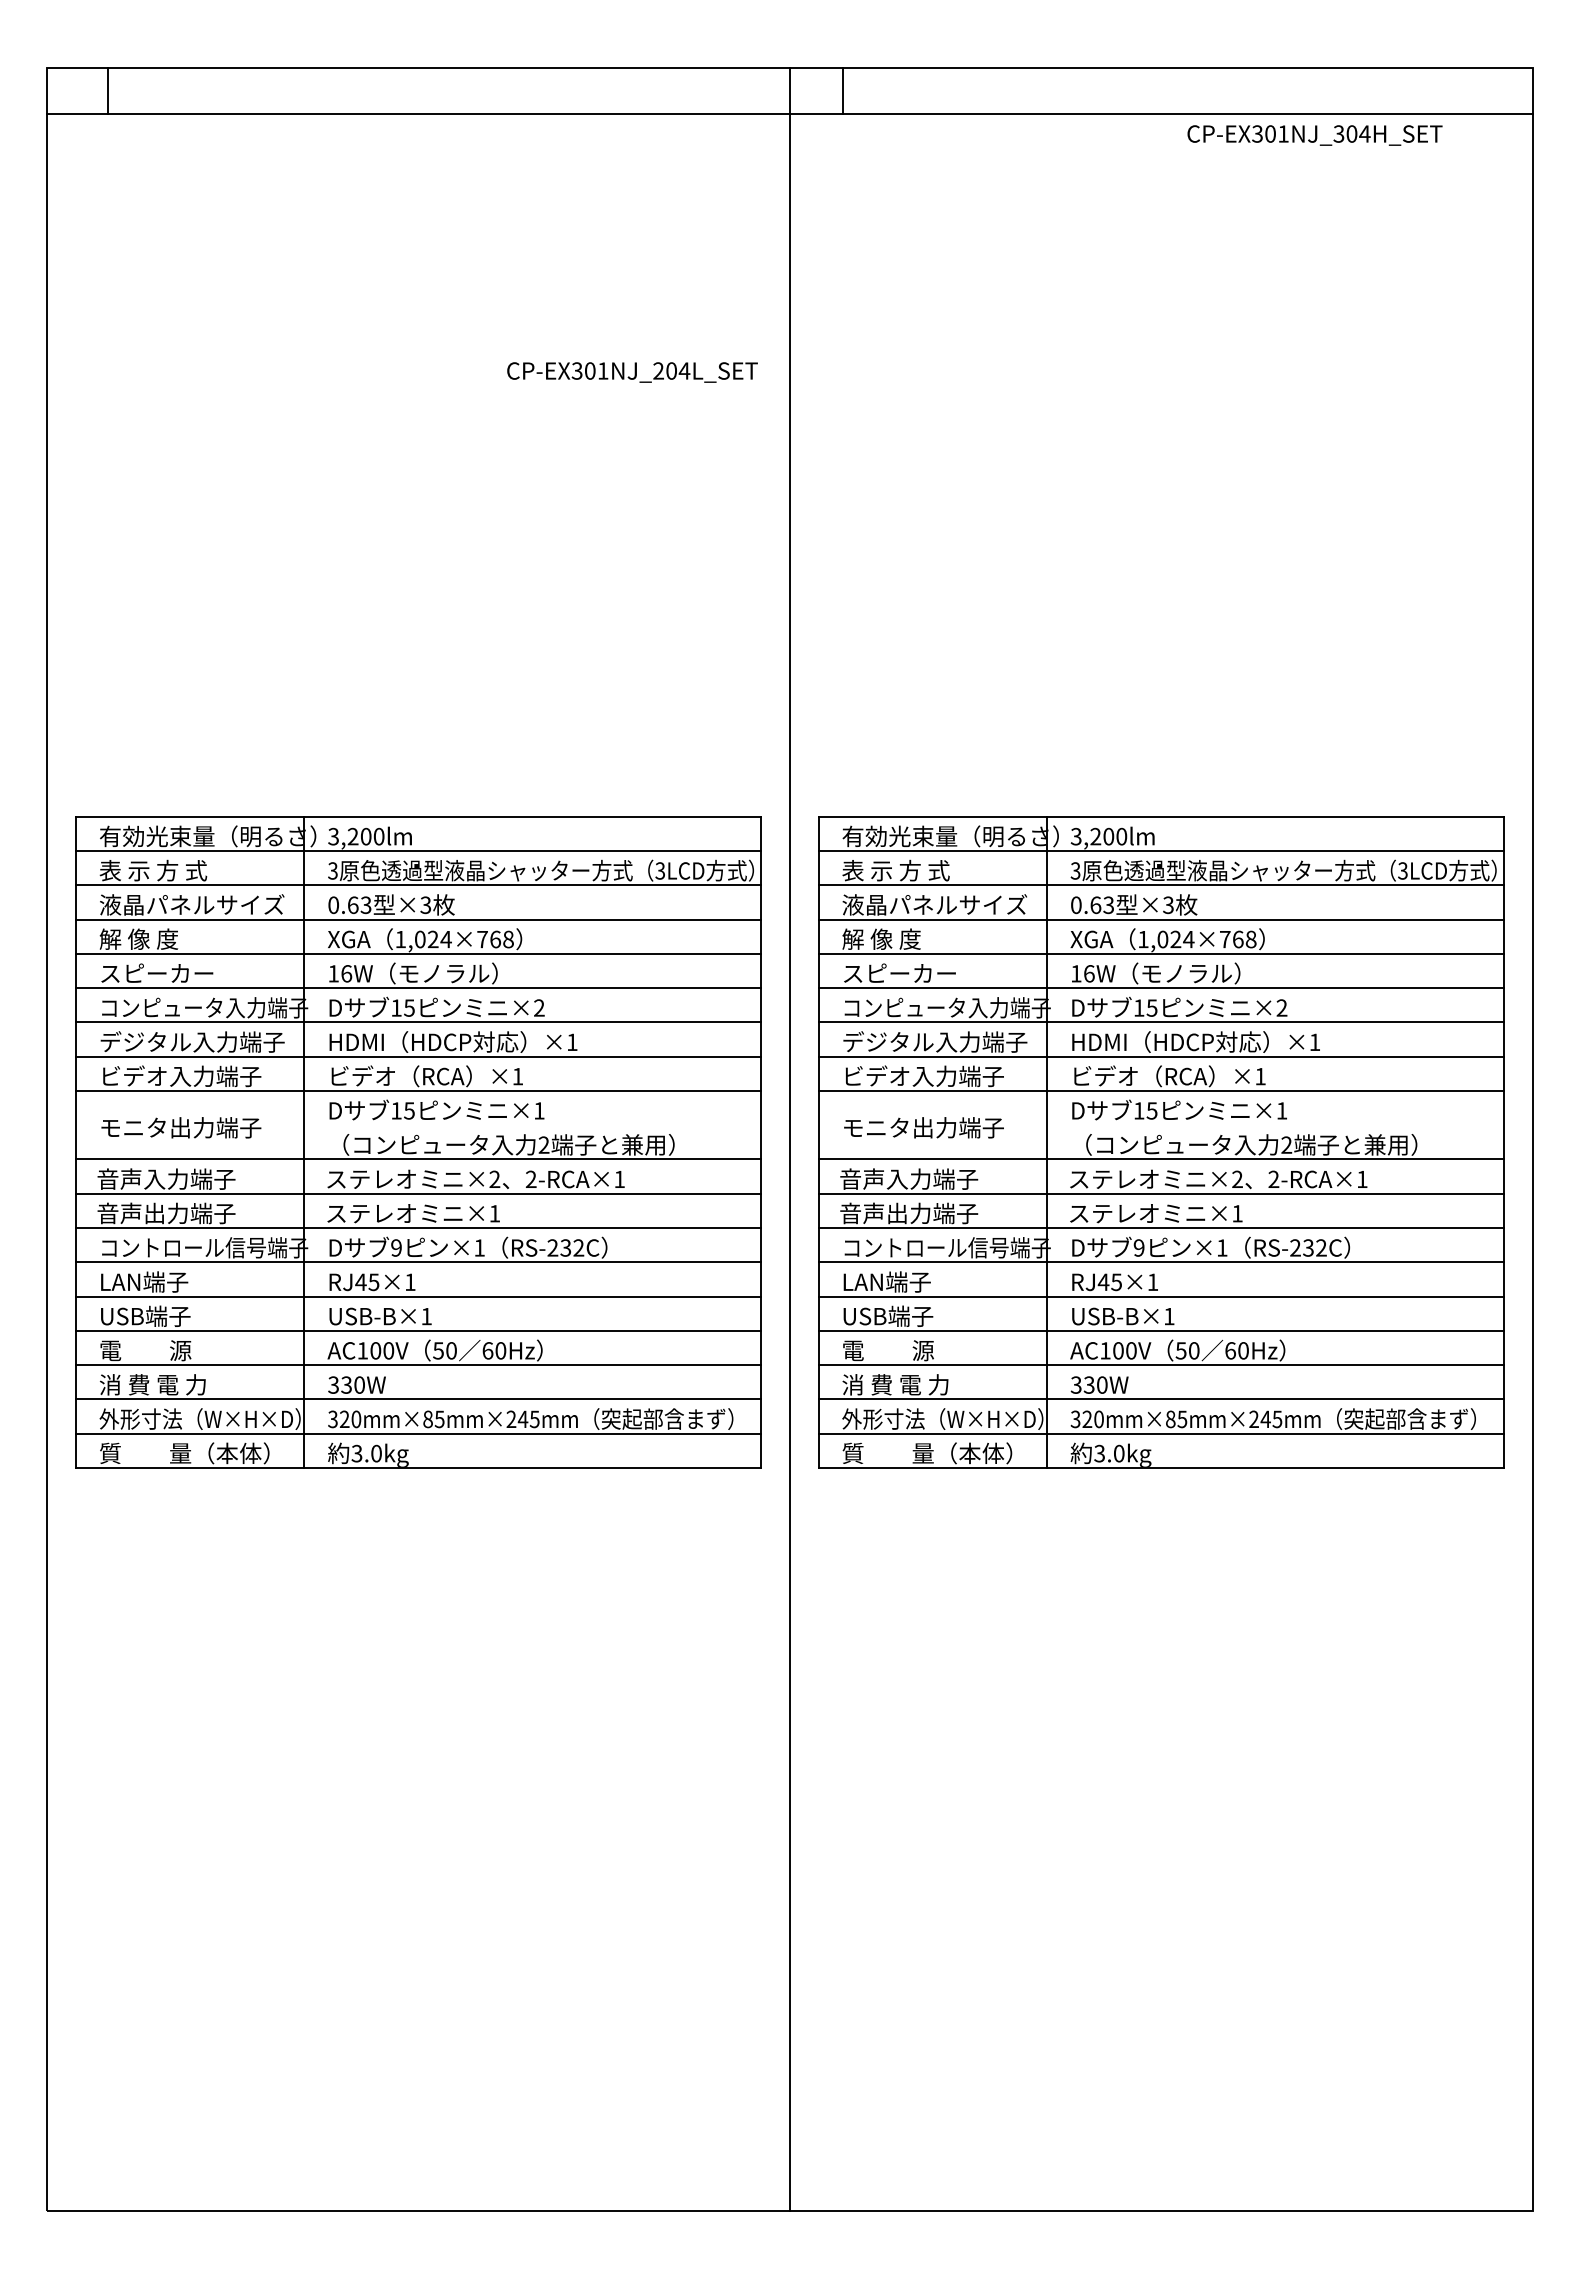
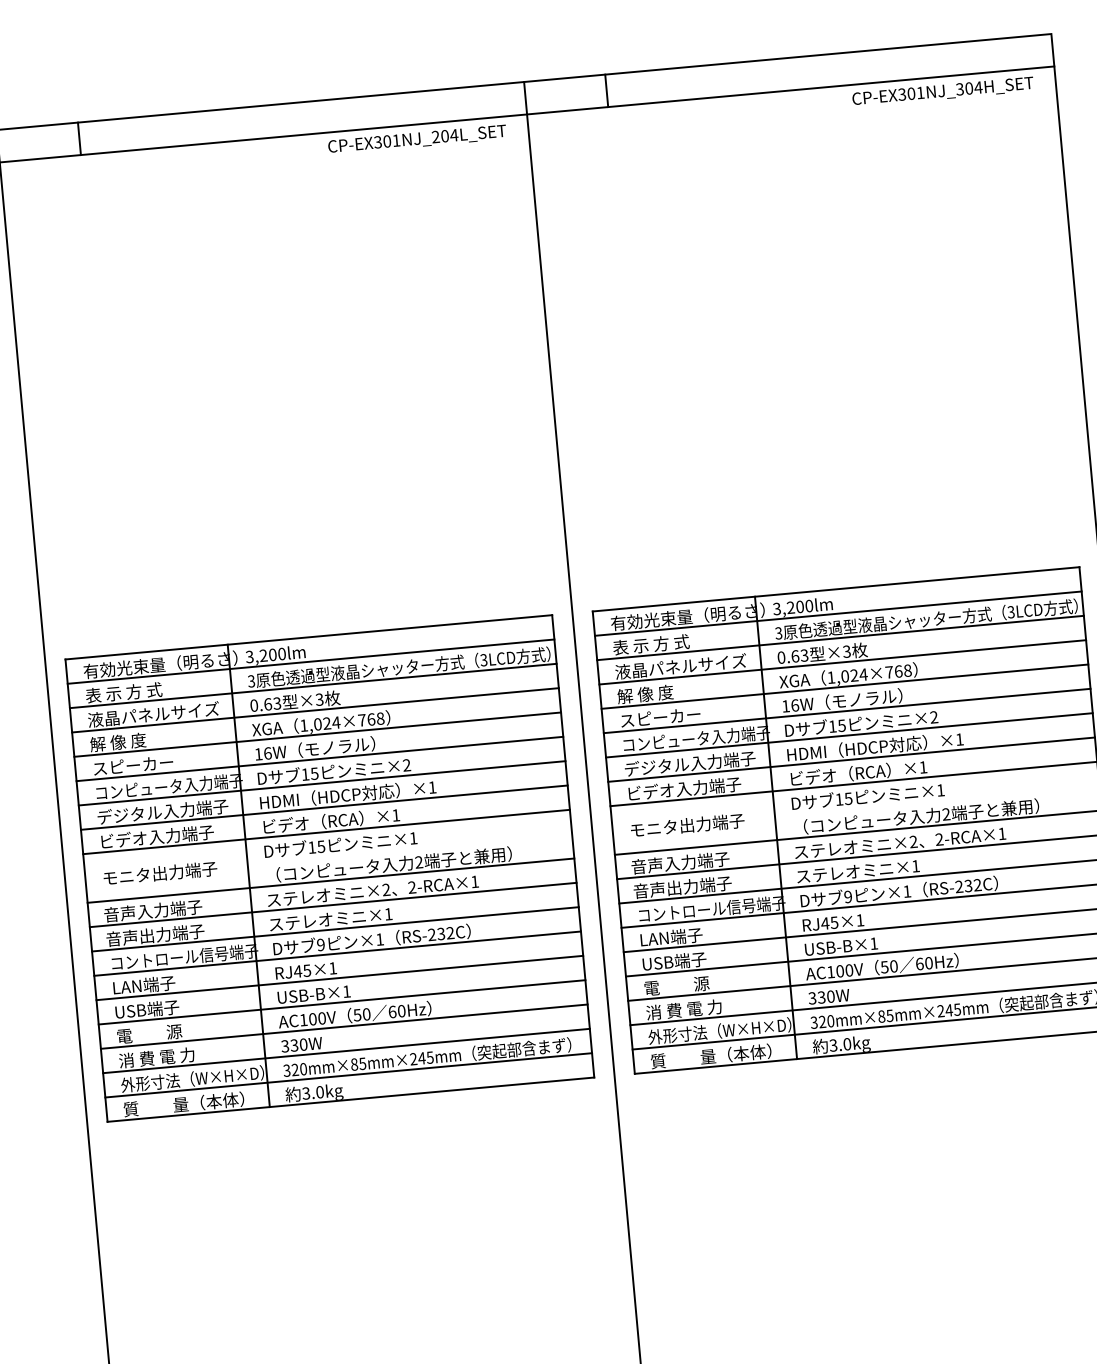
line: (107, 91) -> (79, 139), moved
line: (843, 91) -> (606, 91), moved
text: (1314, 135) -> (942, 91), moved
text: (632, 372) -> (417, 139), moved

